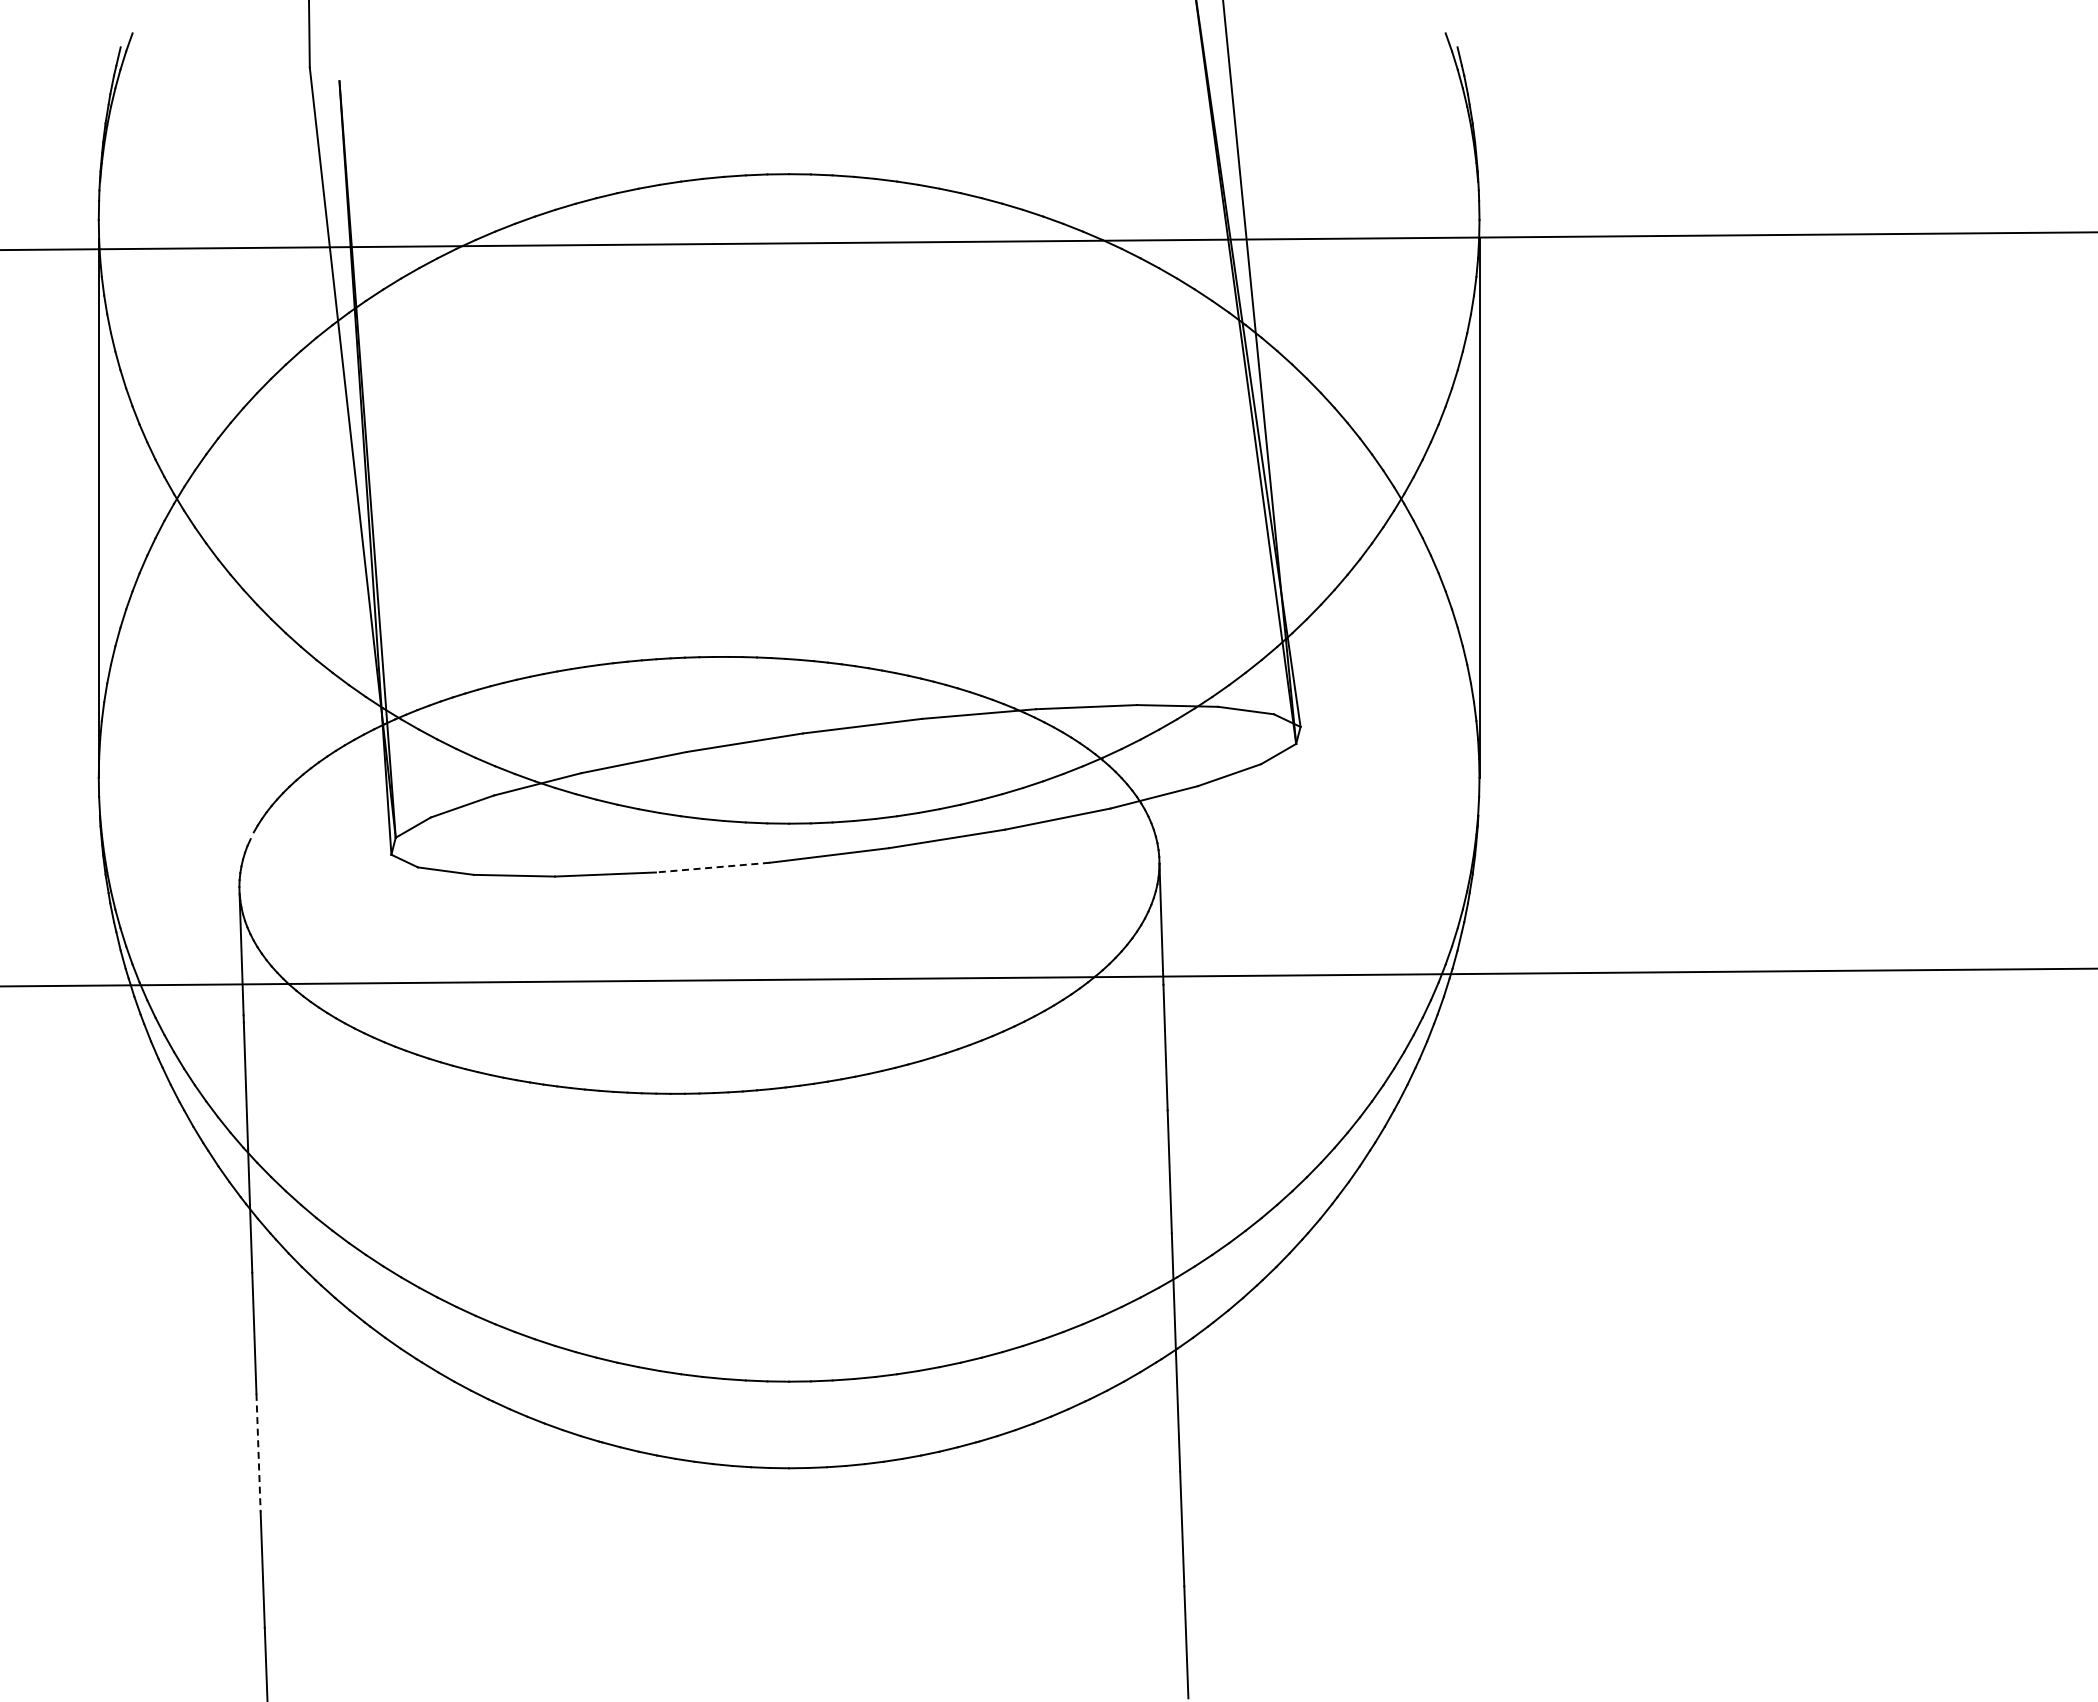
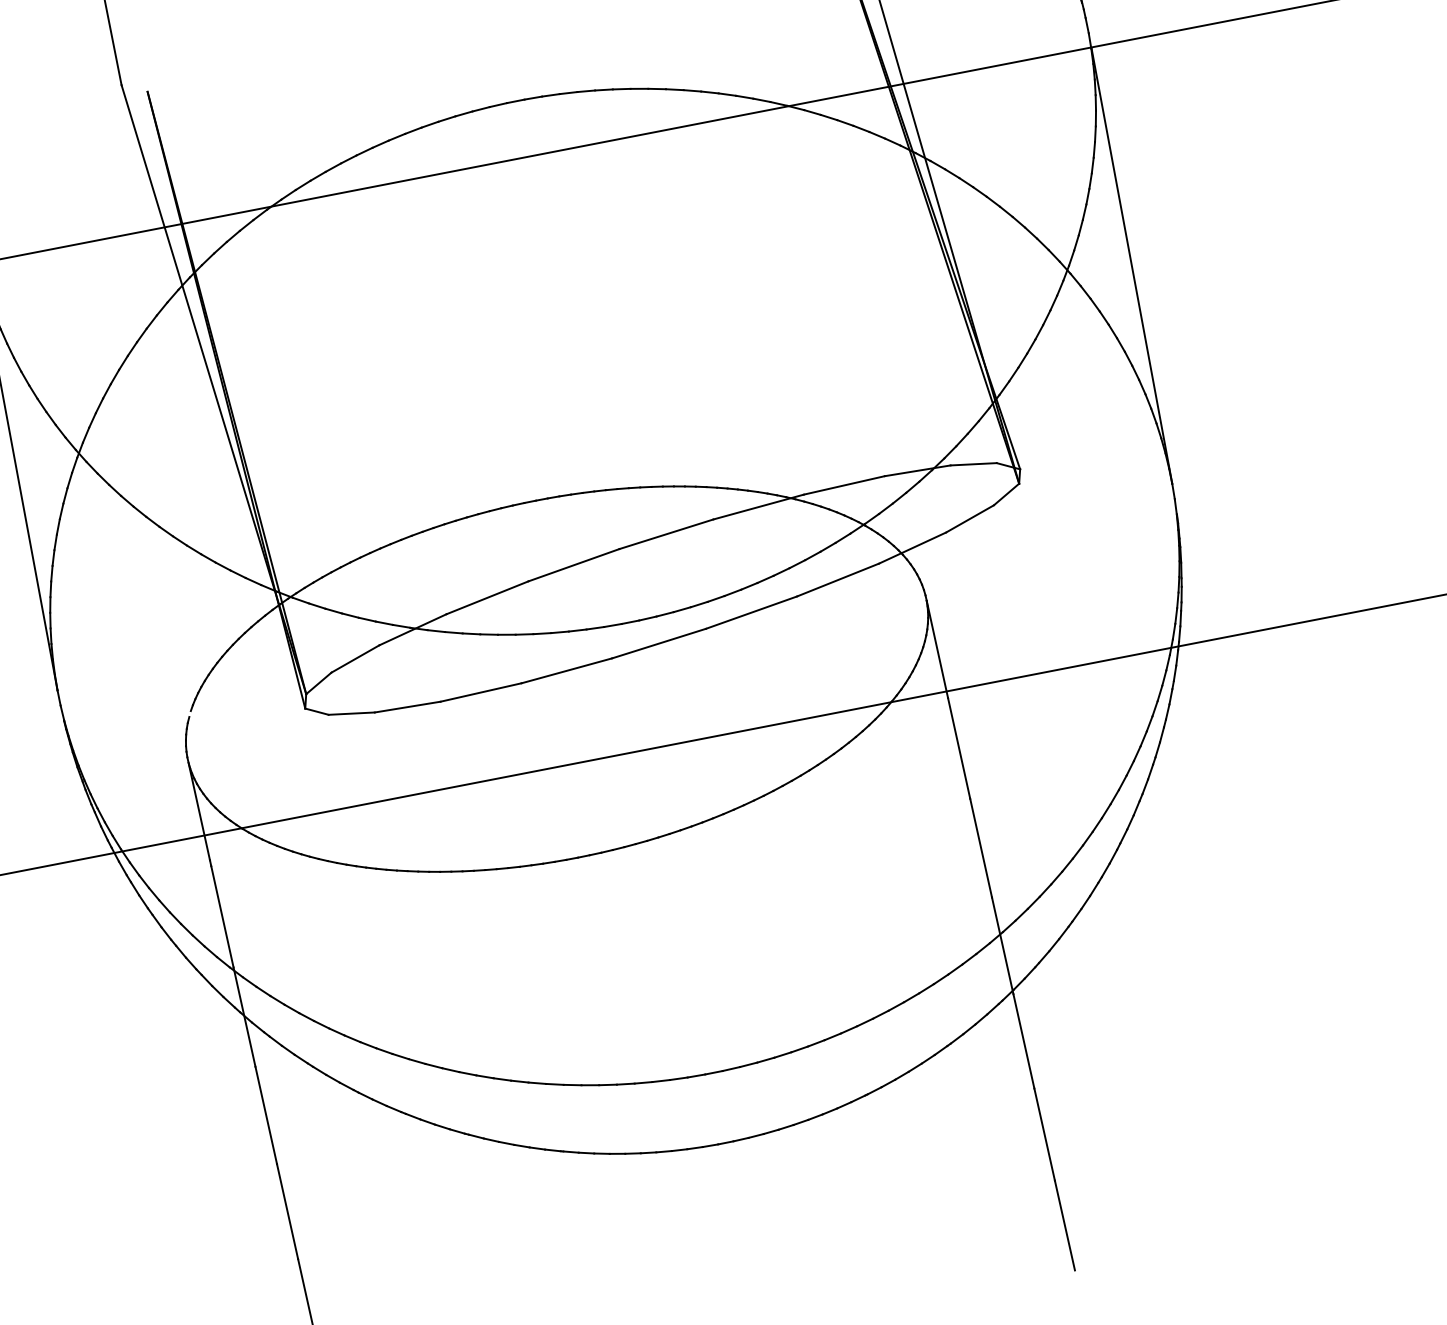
line: (712, 867) -> (566, 670), dashed -> solid
line: (258, 1453) -> (287, 1211), dashed -> solid

